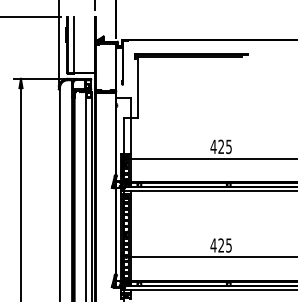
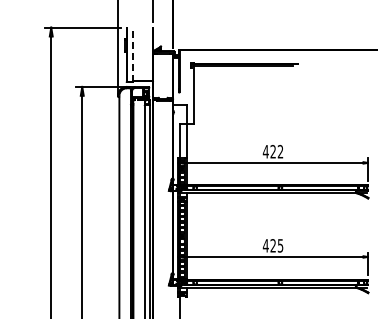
line: (74, 44) -> (133, 54), solid -> dashed
text: (228, 146) -> (280, 151), 425 -> 422

